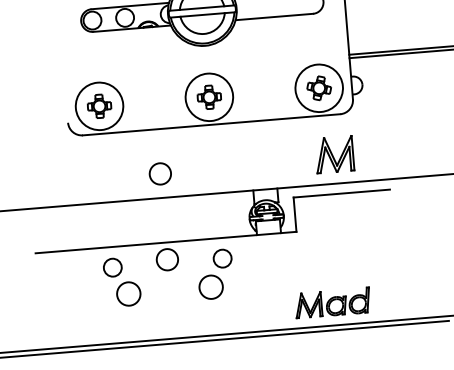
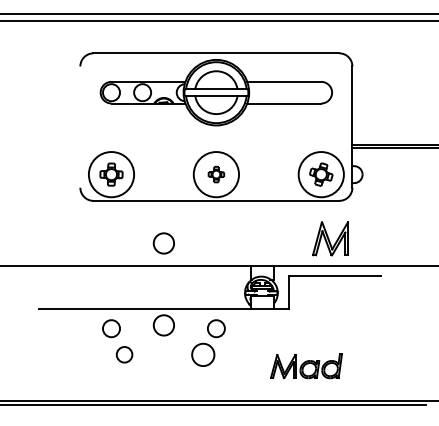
part: (209, 97) -> (216, 174), size x0.7
circle: (128, 293) -> (124, 354), size x0.7
part: (332, 303) -> (306, 366), moved

